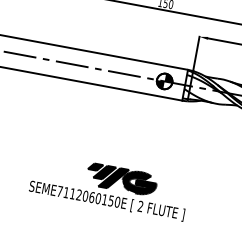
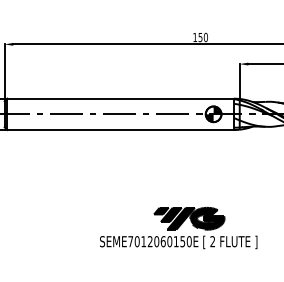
text: (65, 192) -> (136, 241), SEME7112060150E -> SEME7012060150E

